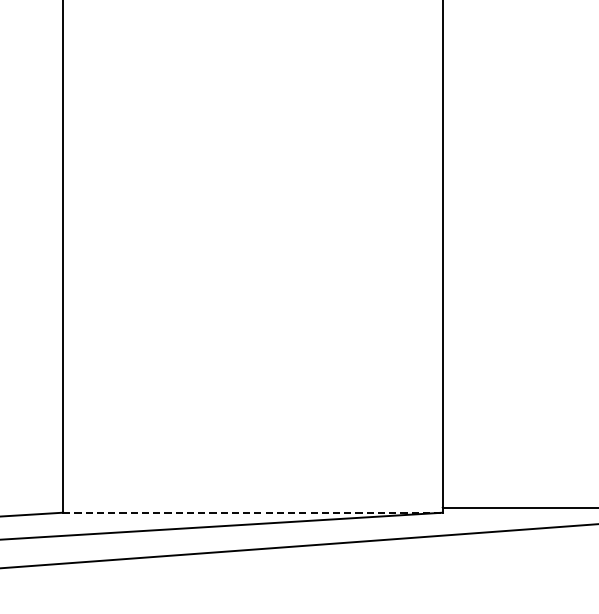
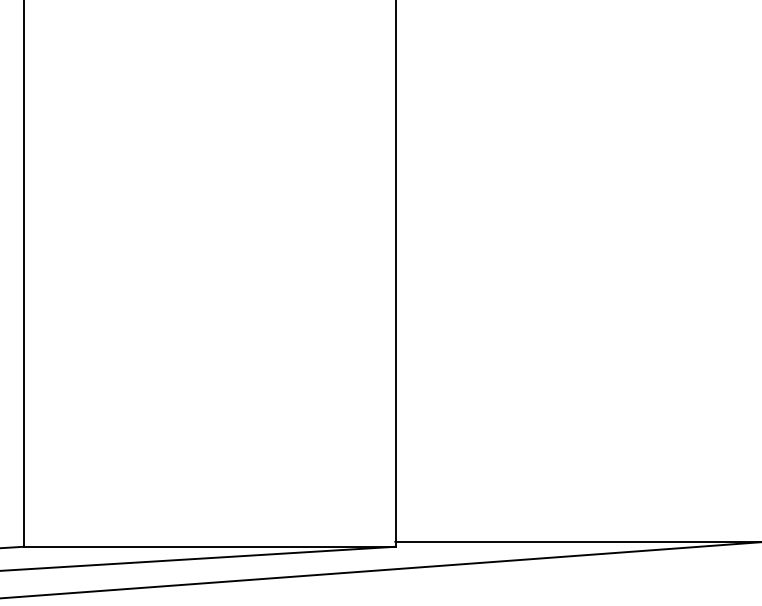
line: (252, 512) -> (209, 546), dashed -> solid

